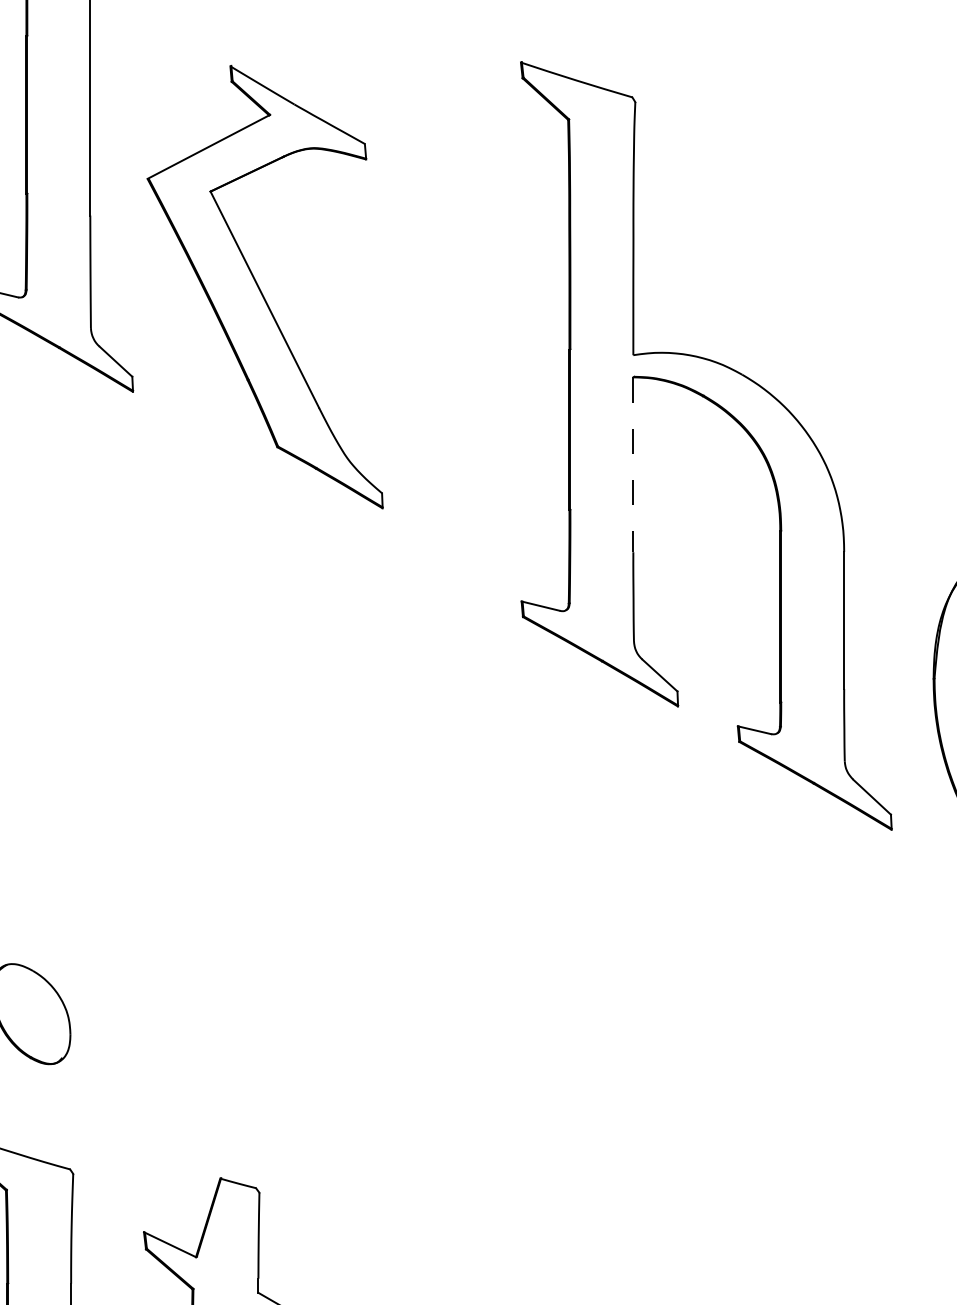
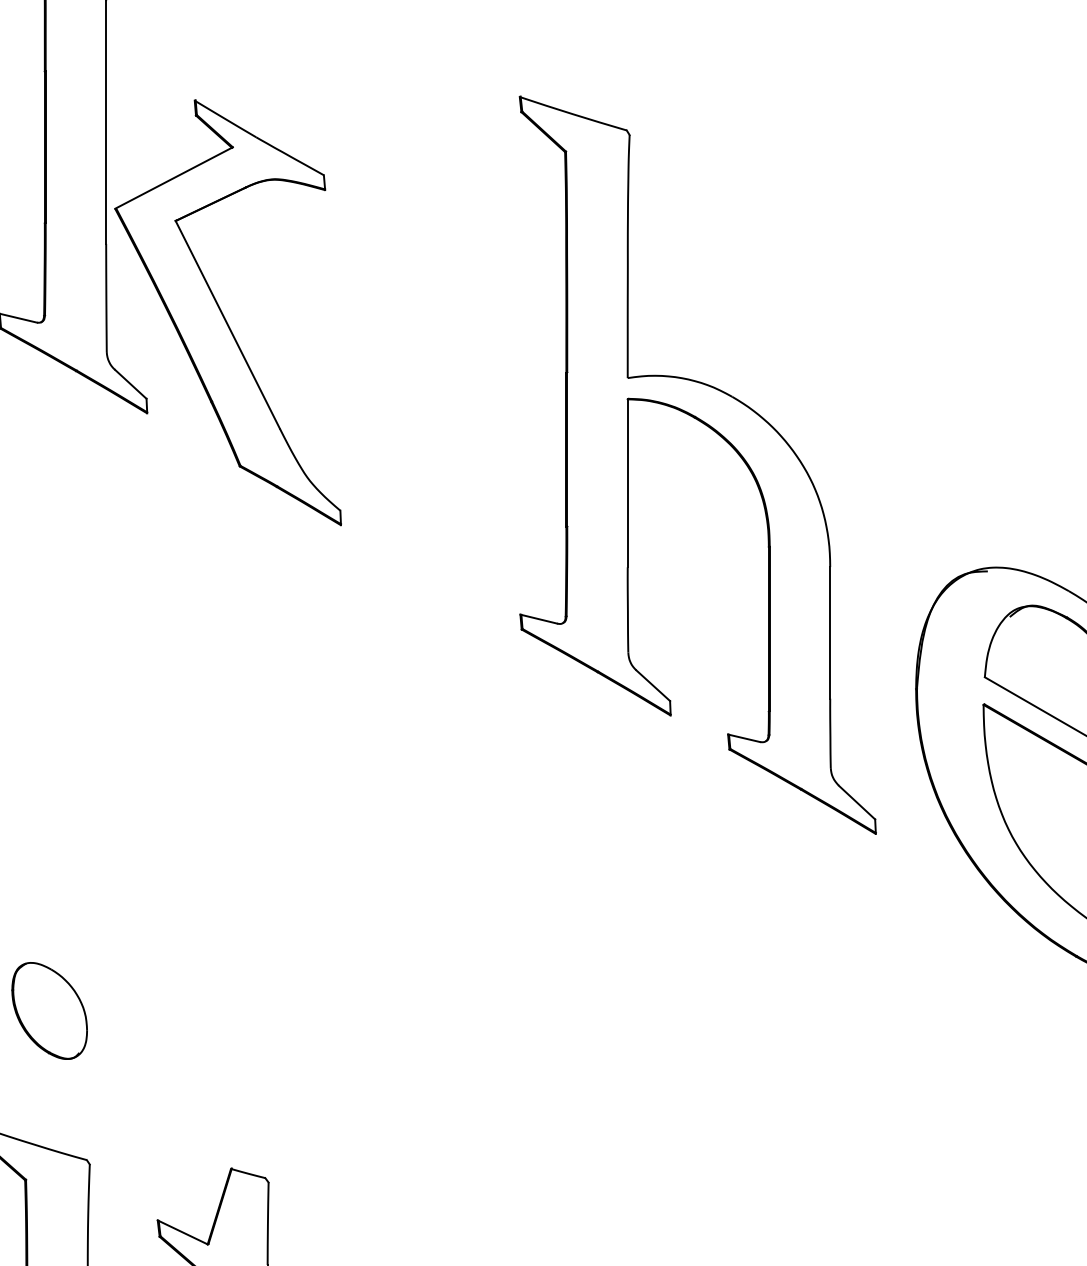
part: (264, 286) -> (227, 312), moved
line: (633, 464) -> (627, 483), dashed -> solid

